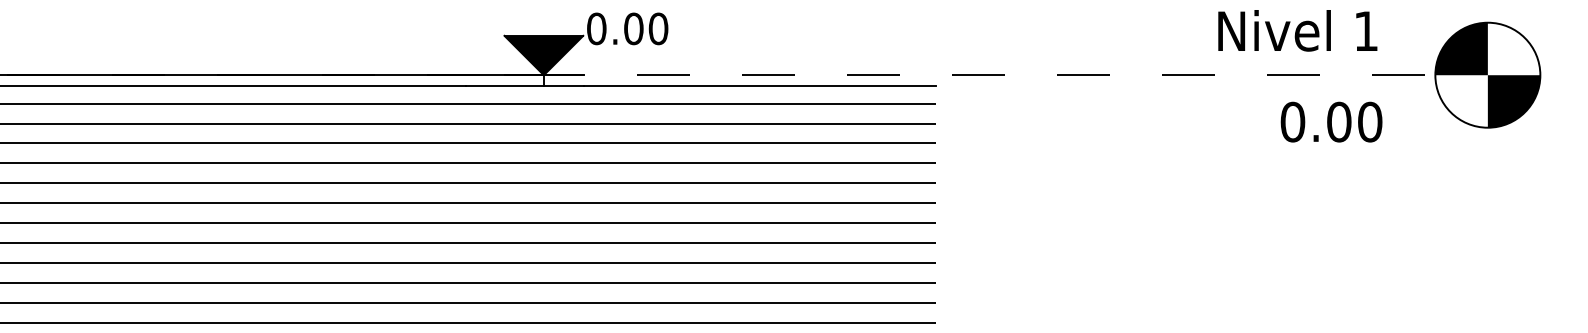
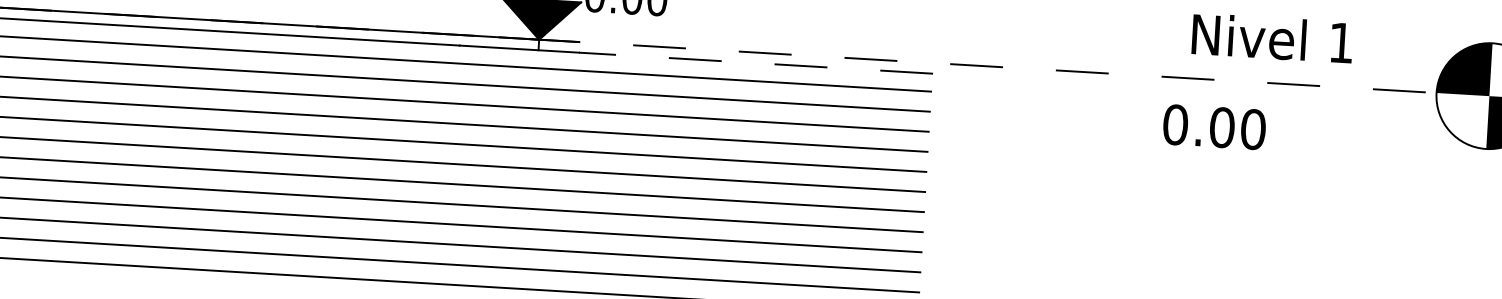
text: (1297, 30) -> (1272, 38), moved
line: (759, 85) -> (755, 62), solid -> dashed
text: (1331, 121) -> (1214, 126), moved

